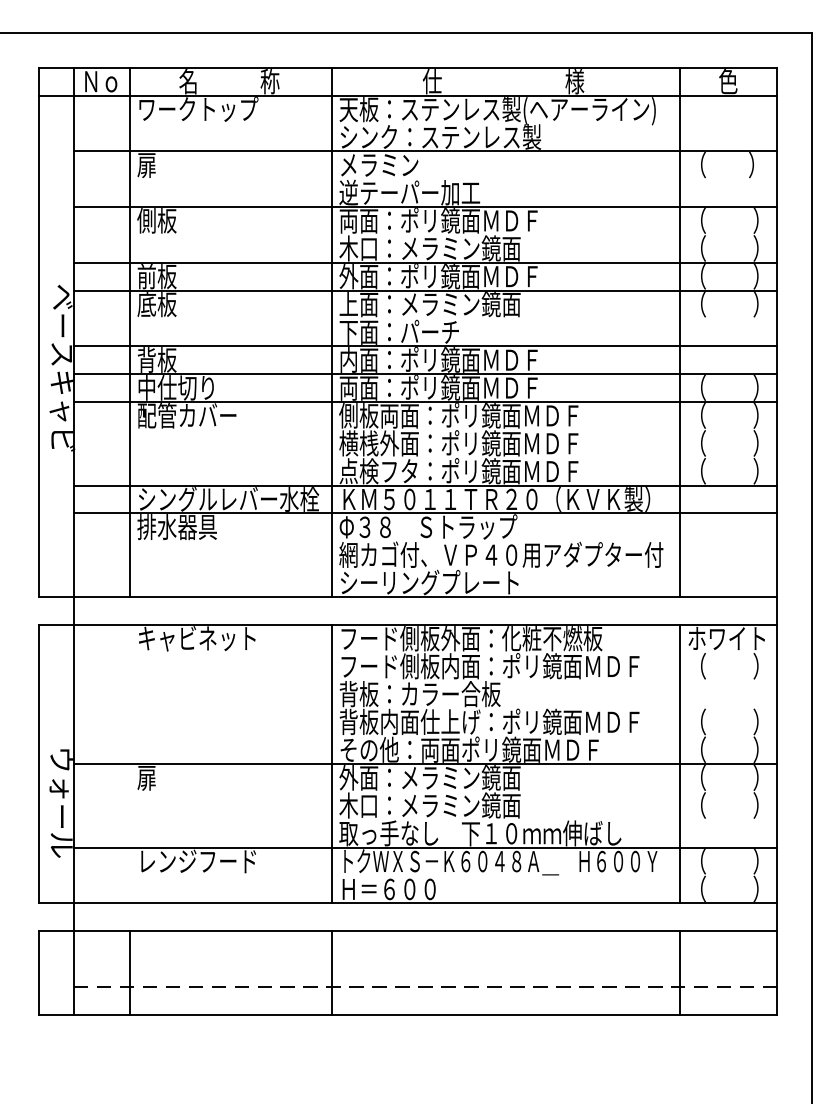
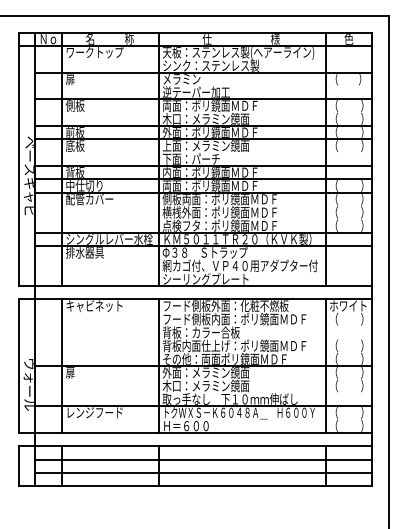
line: (130, 762) -> (62, 365), added
line: (424, 959) -> (203, 459), added
line: (424, 986) -> (203, 472), dashed -> solid

